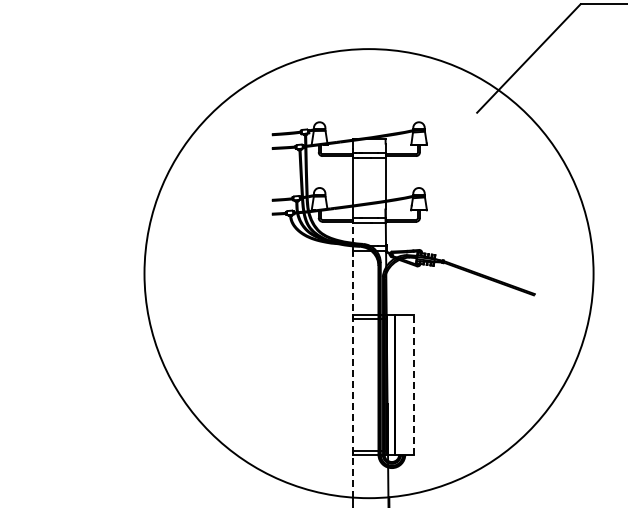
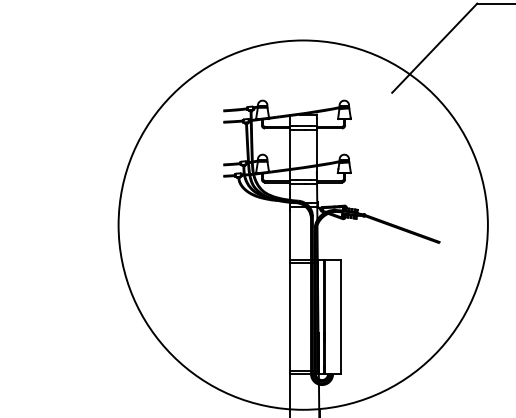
line: (353, 359) -> (290, 295), dashed -> solid
line: (414, 385) -> (340, 317), dashed -> solid

